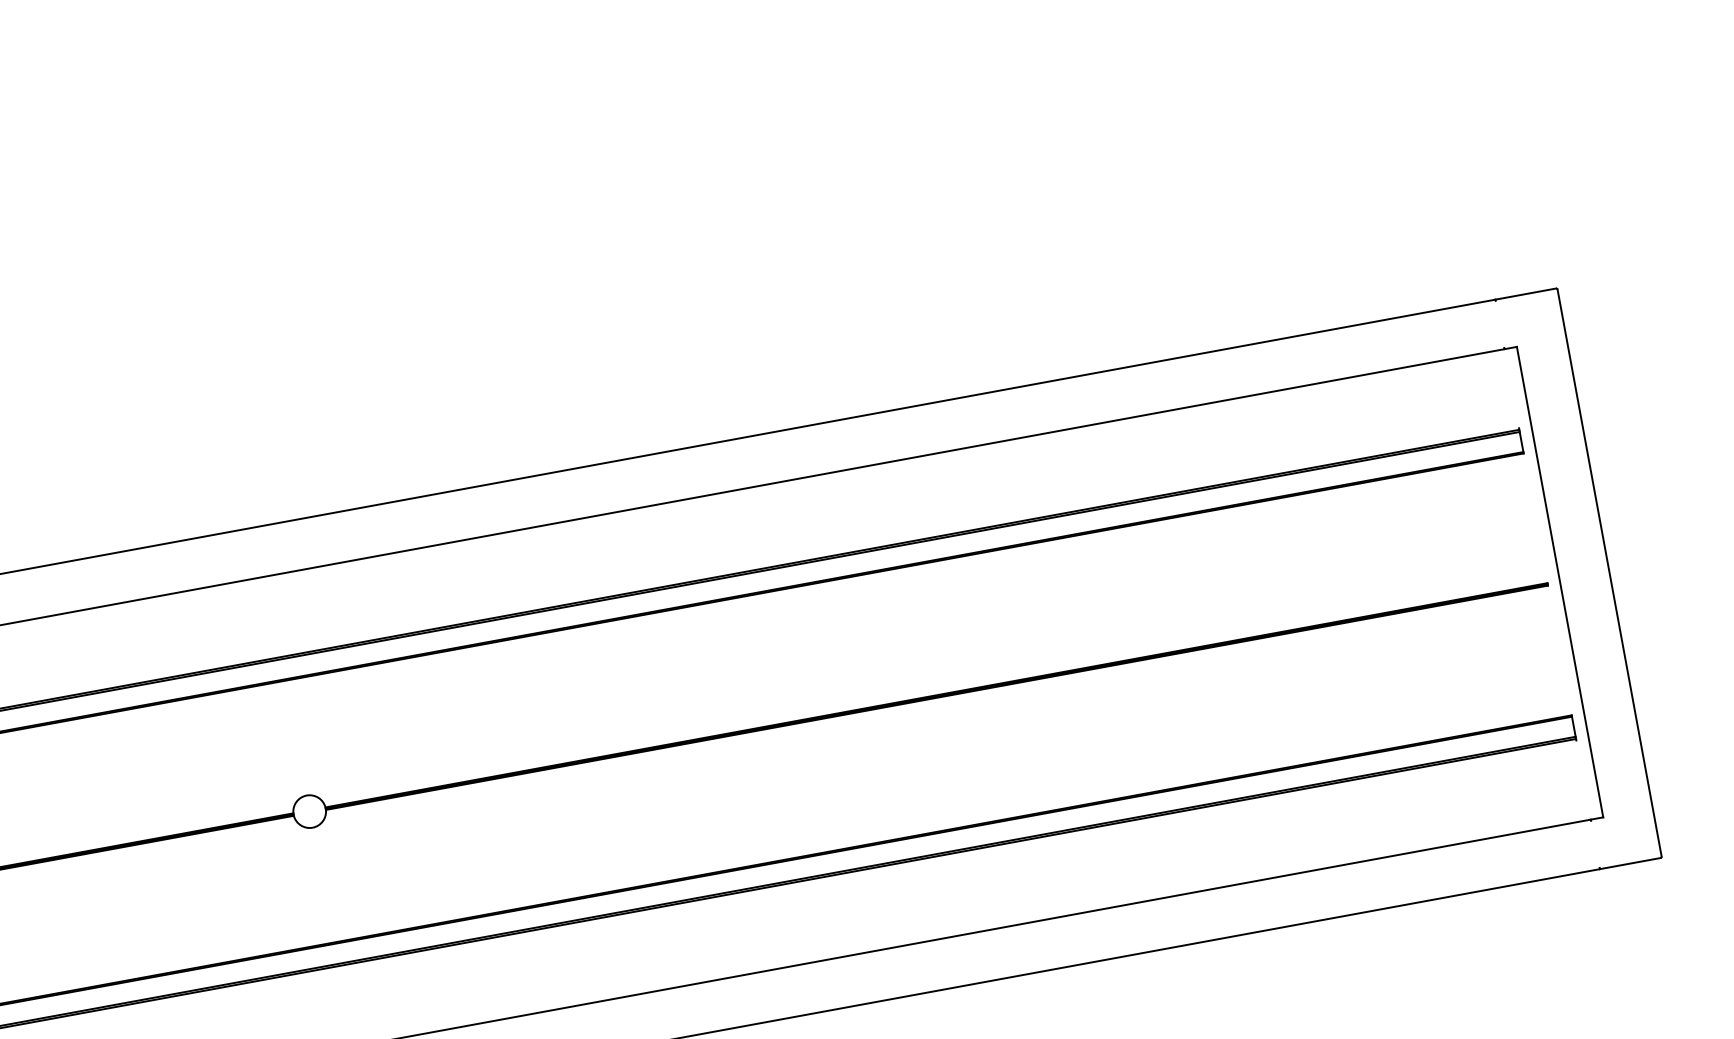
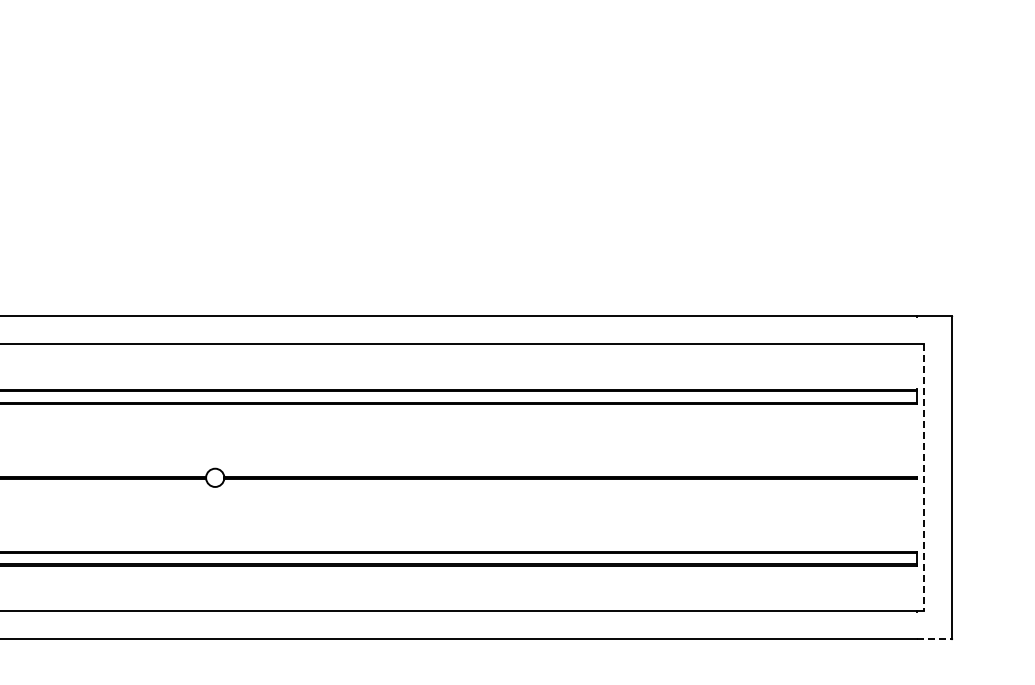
line: (1560, 583) -> (924, 478), solid -> dashed
line: (1630, 863) -> (934, 639), solid -> dashed

